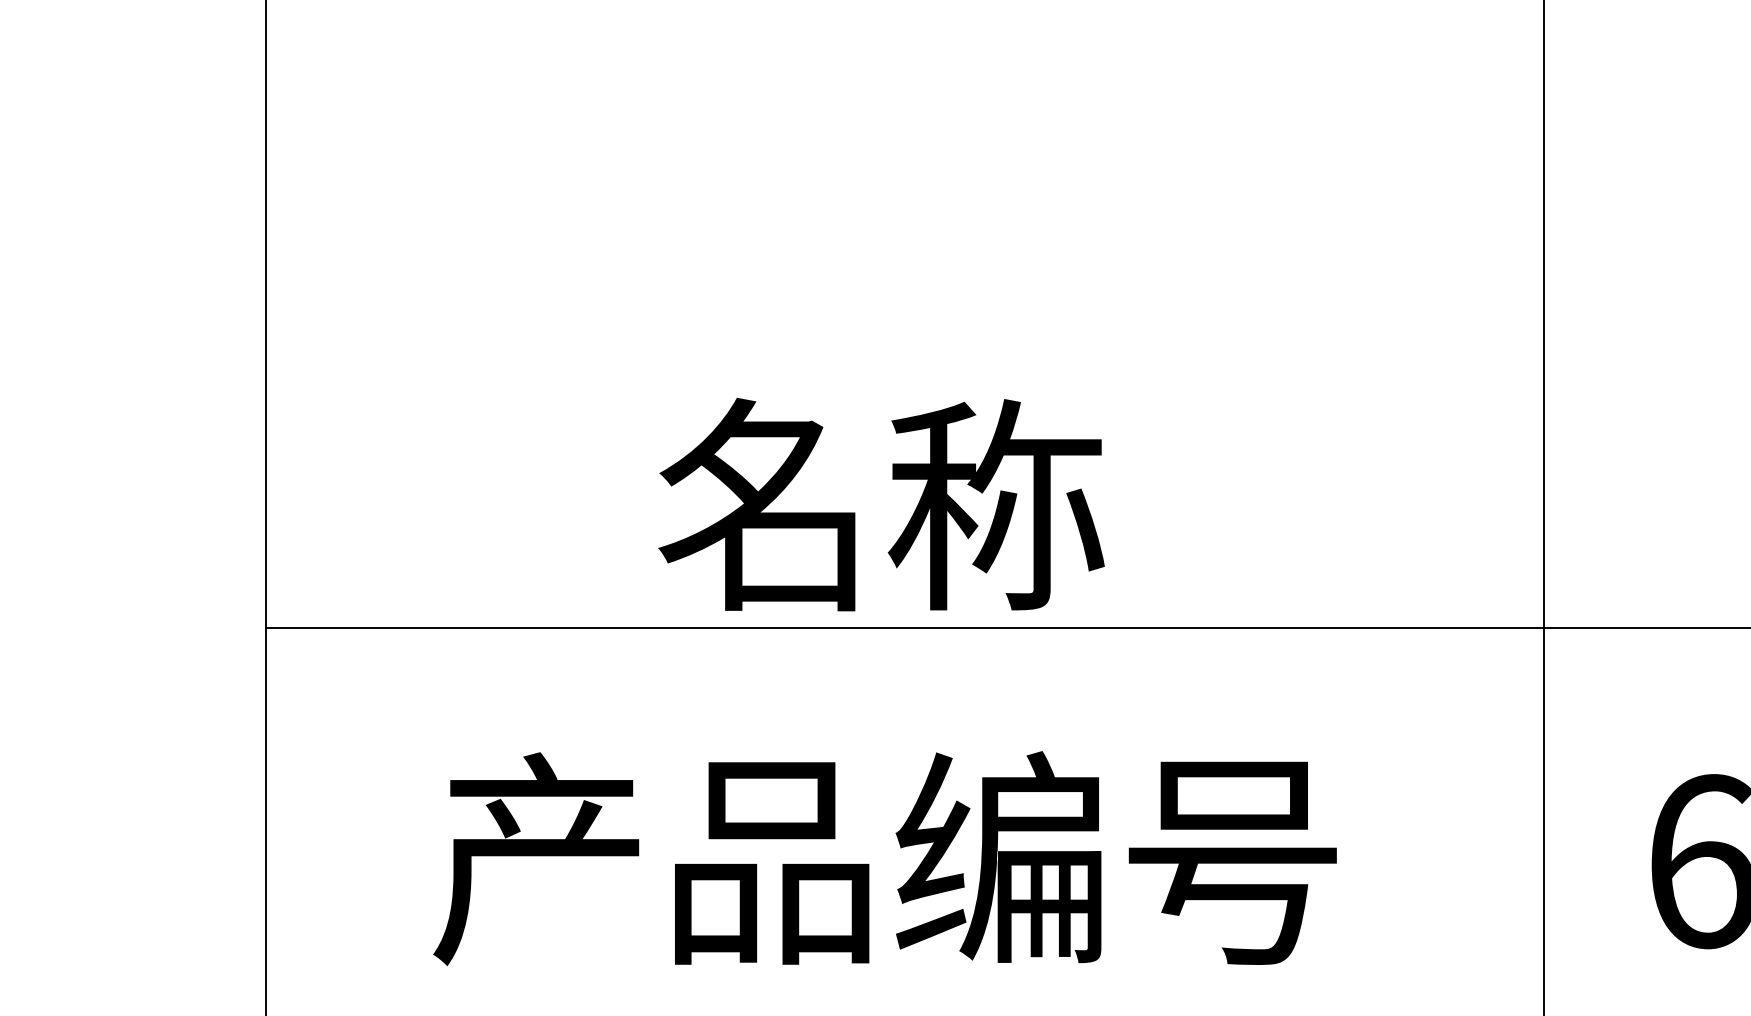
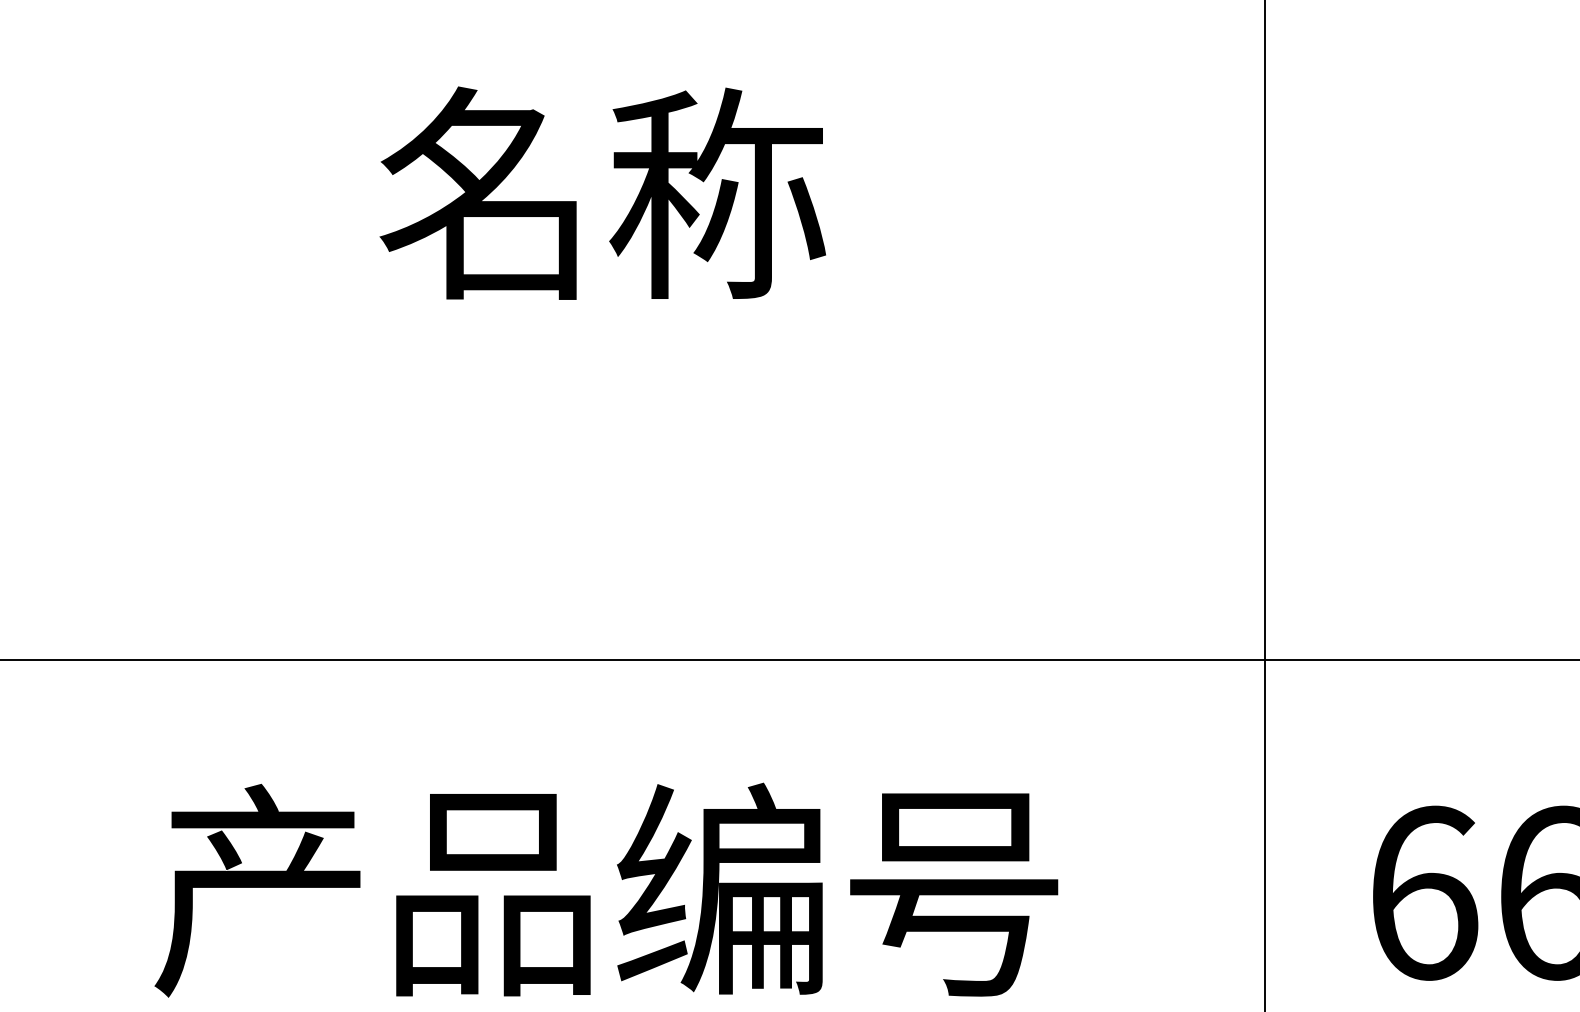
text: (881, 504) -> (602, 193), moved

